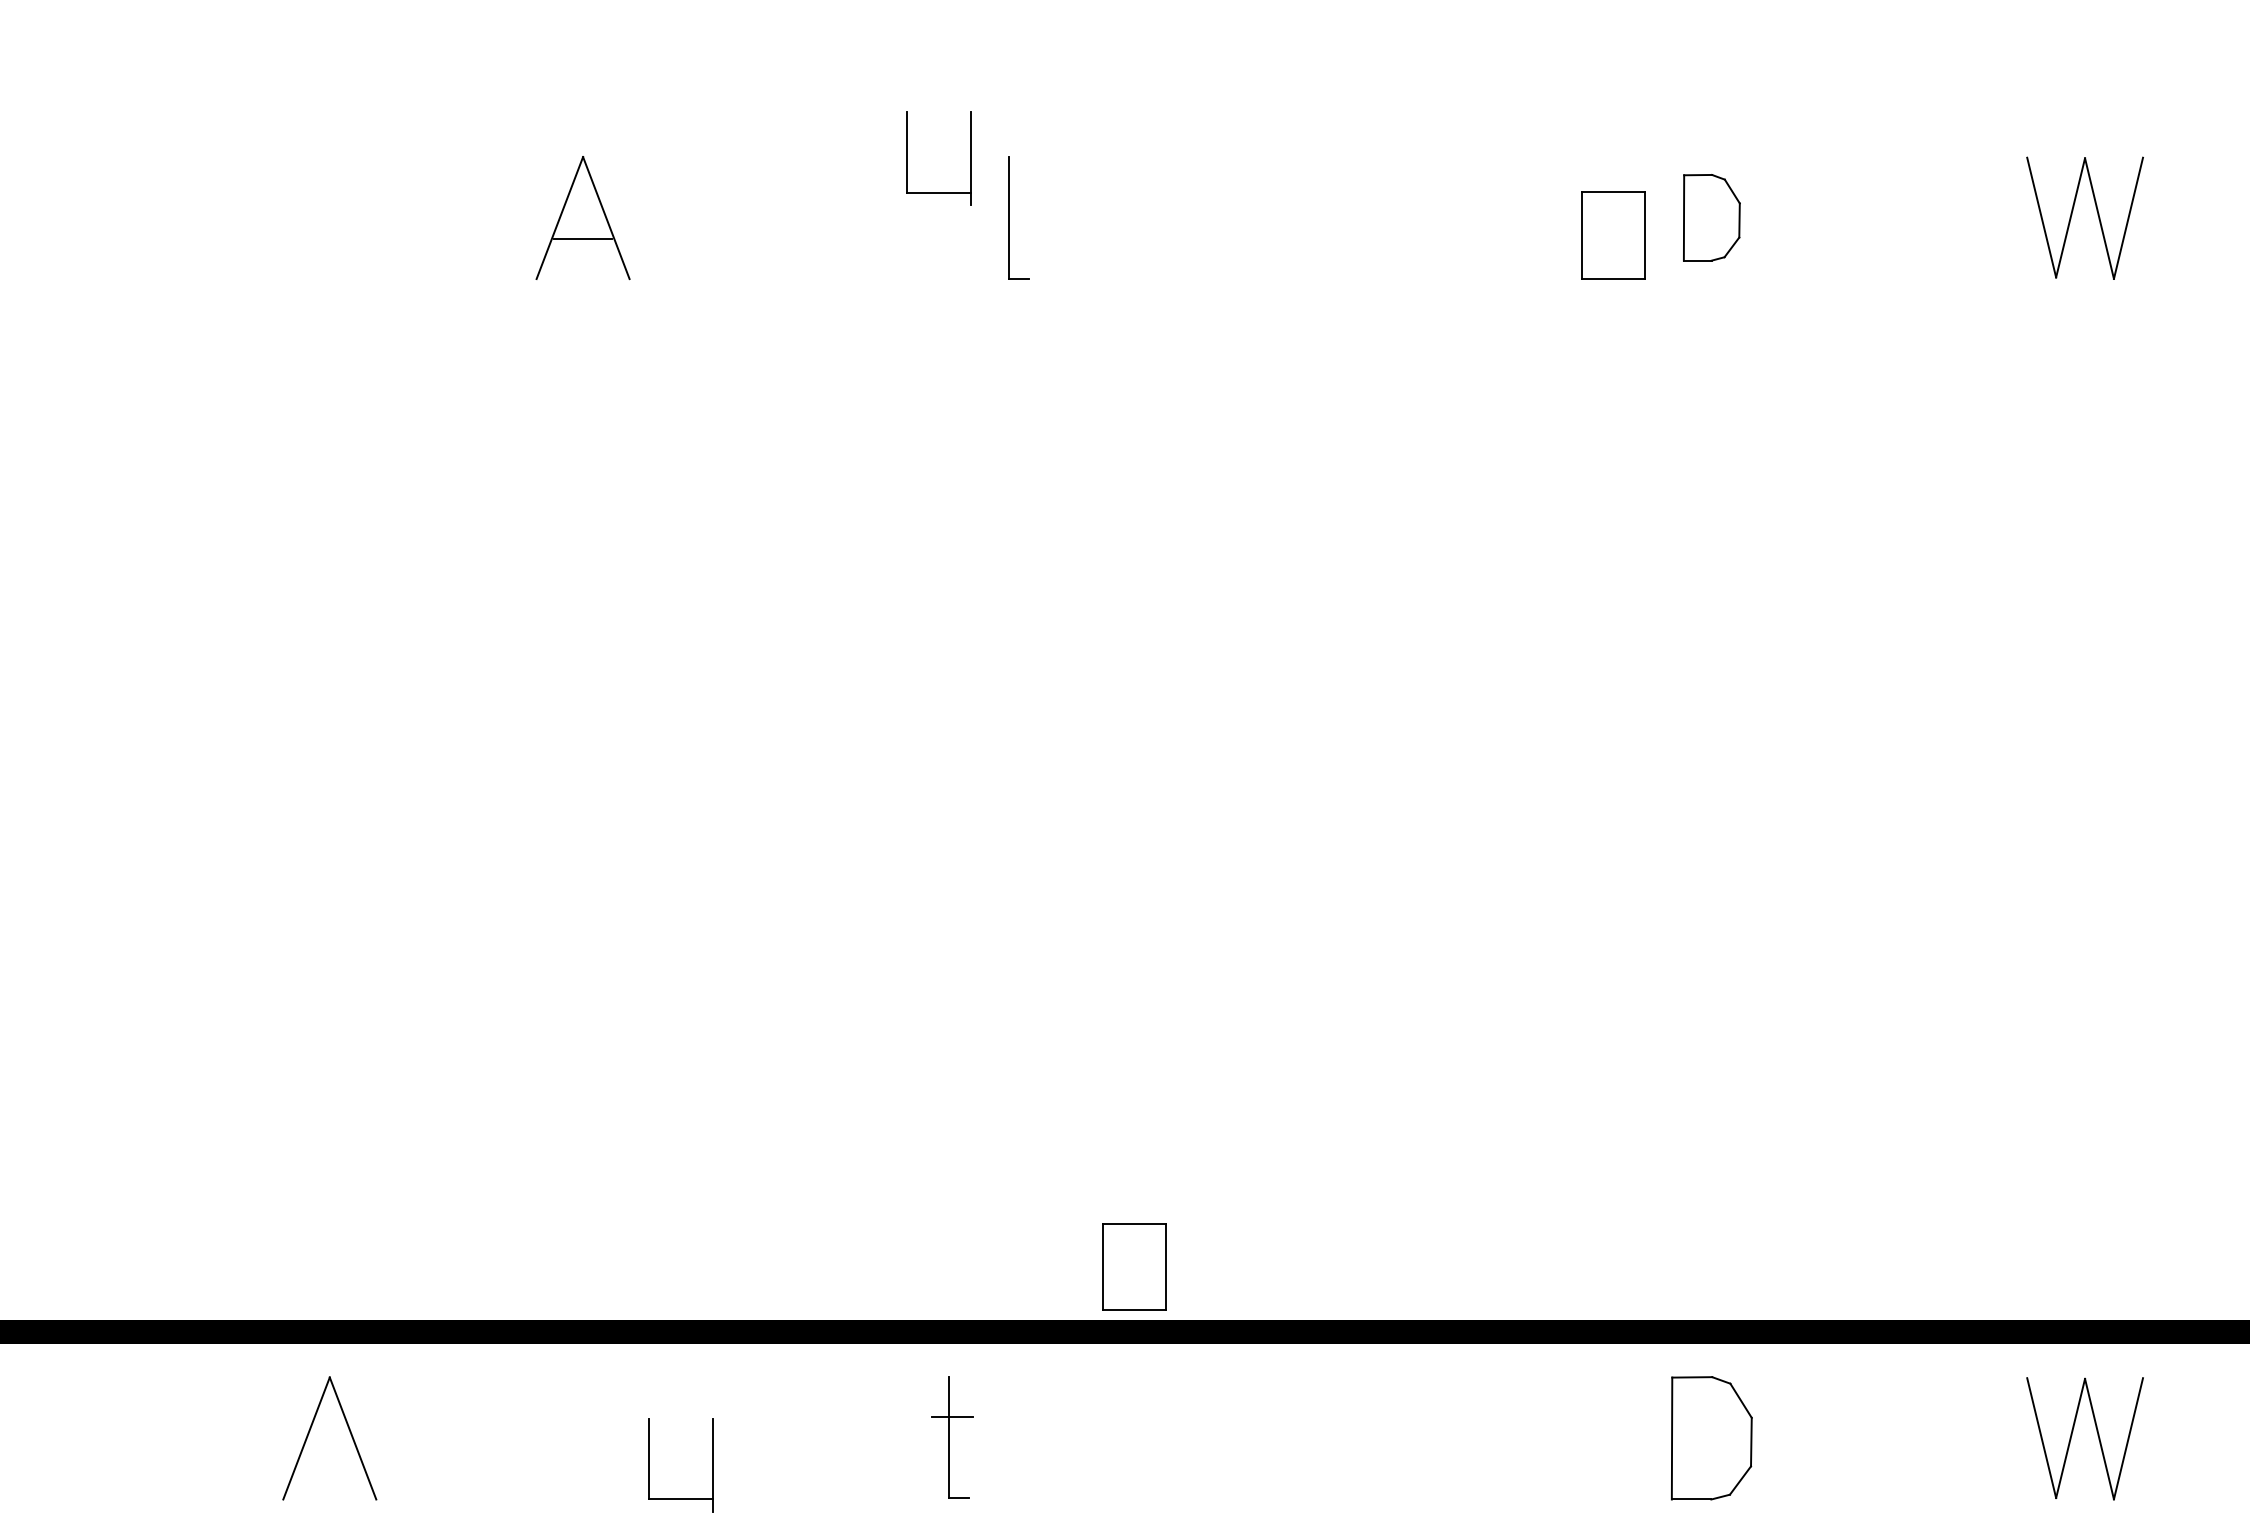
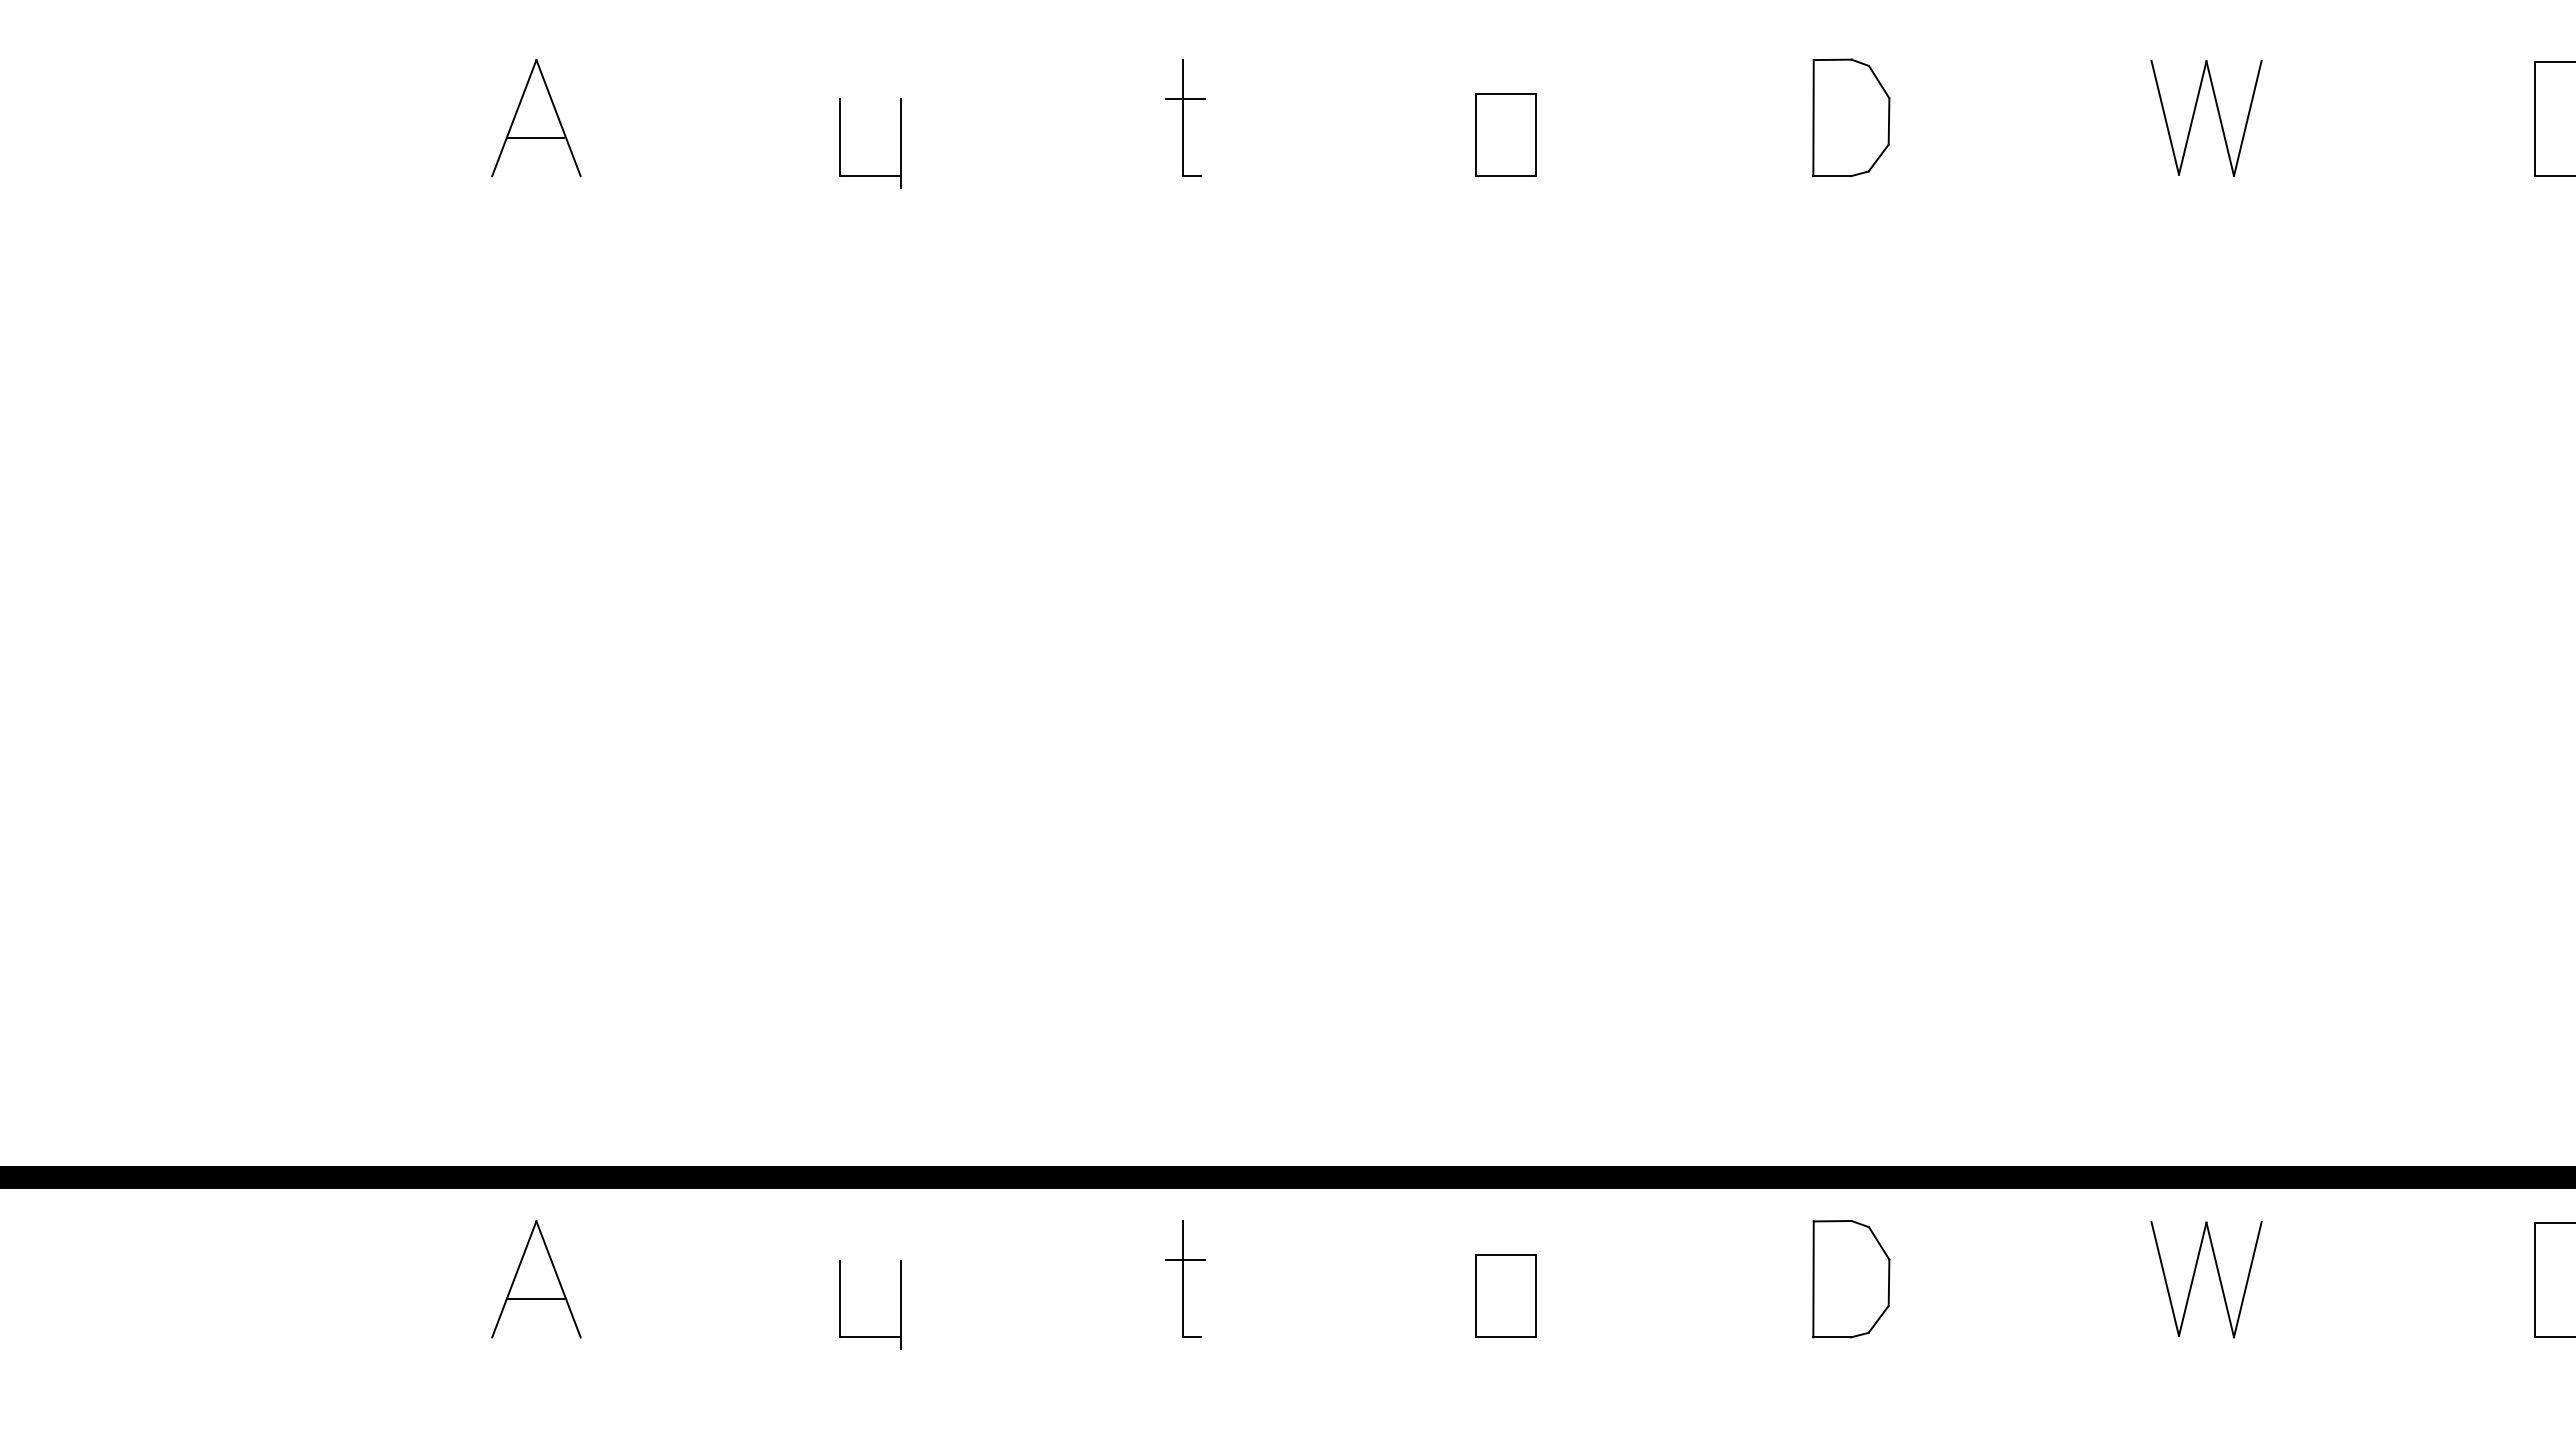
part: (906, 158) -> (840, 143), moved
line: (1011, 197) -> (1185, 98), added
part: (1711, 217) -> (1851, 117), size x1.43
part: (583, 218) -> (536, 118), moved
part: (1613, 235) -> (1505, 134), moved
part: (1133, 1266) -> (1505, 1295), moved
part: (952, 1436) -> (1185, 1278), moved
line: (328, 1458) -> (535, 1298), added

